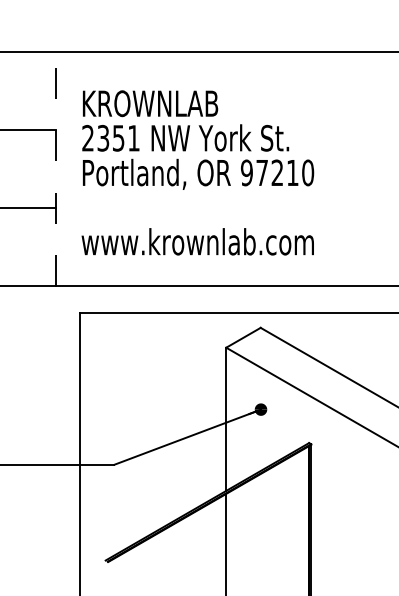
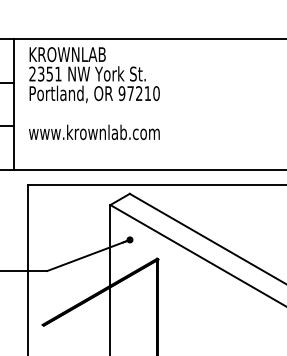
line: (55, 169) -> (14, 104), dashed -> solid
text: (198, 172) -> (94, 93), moved

